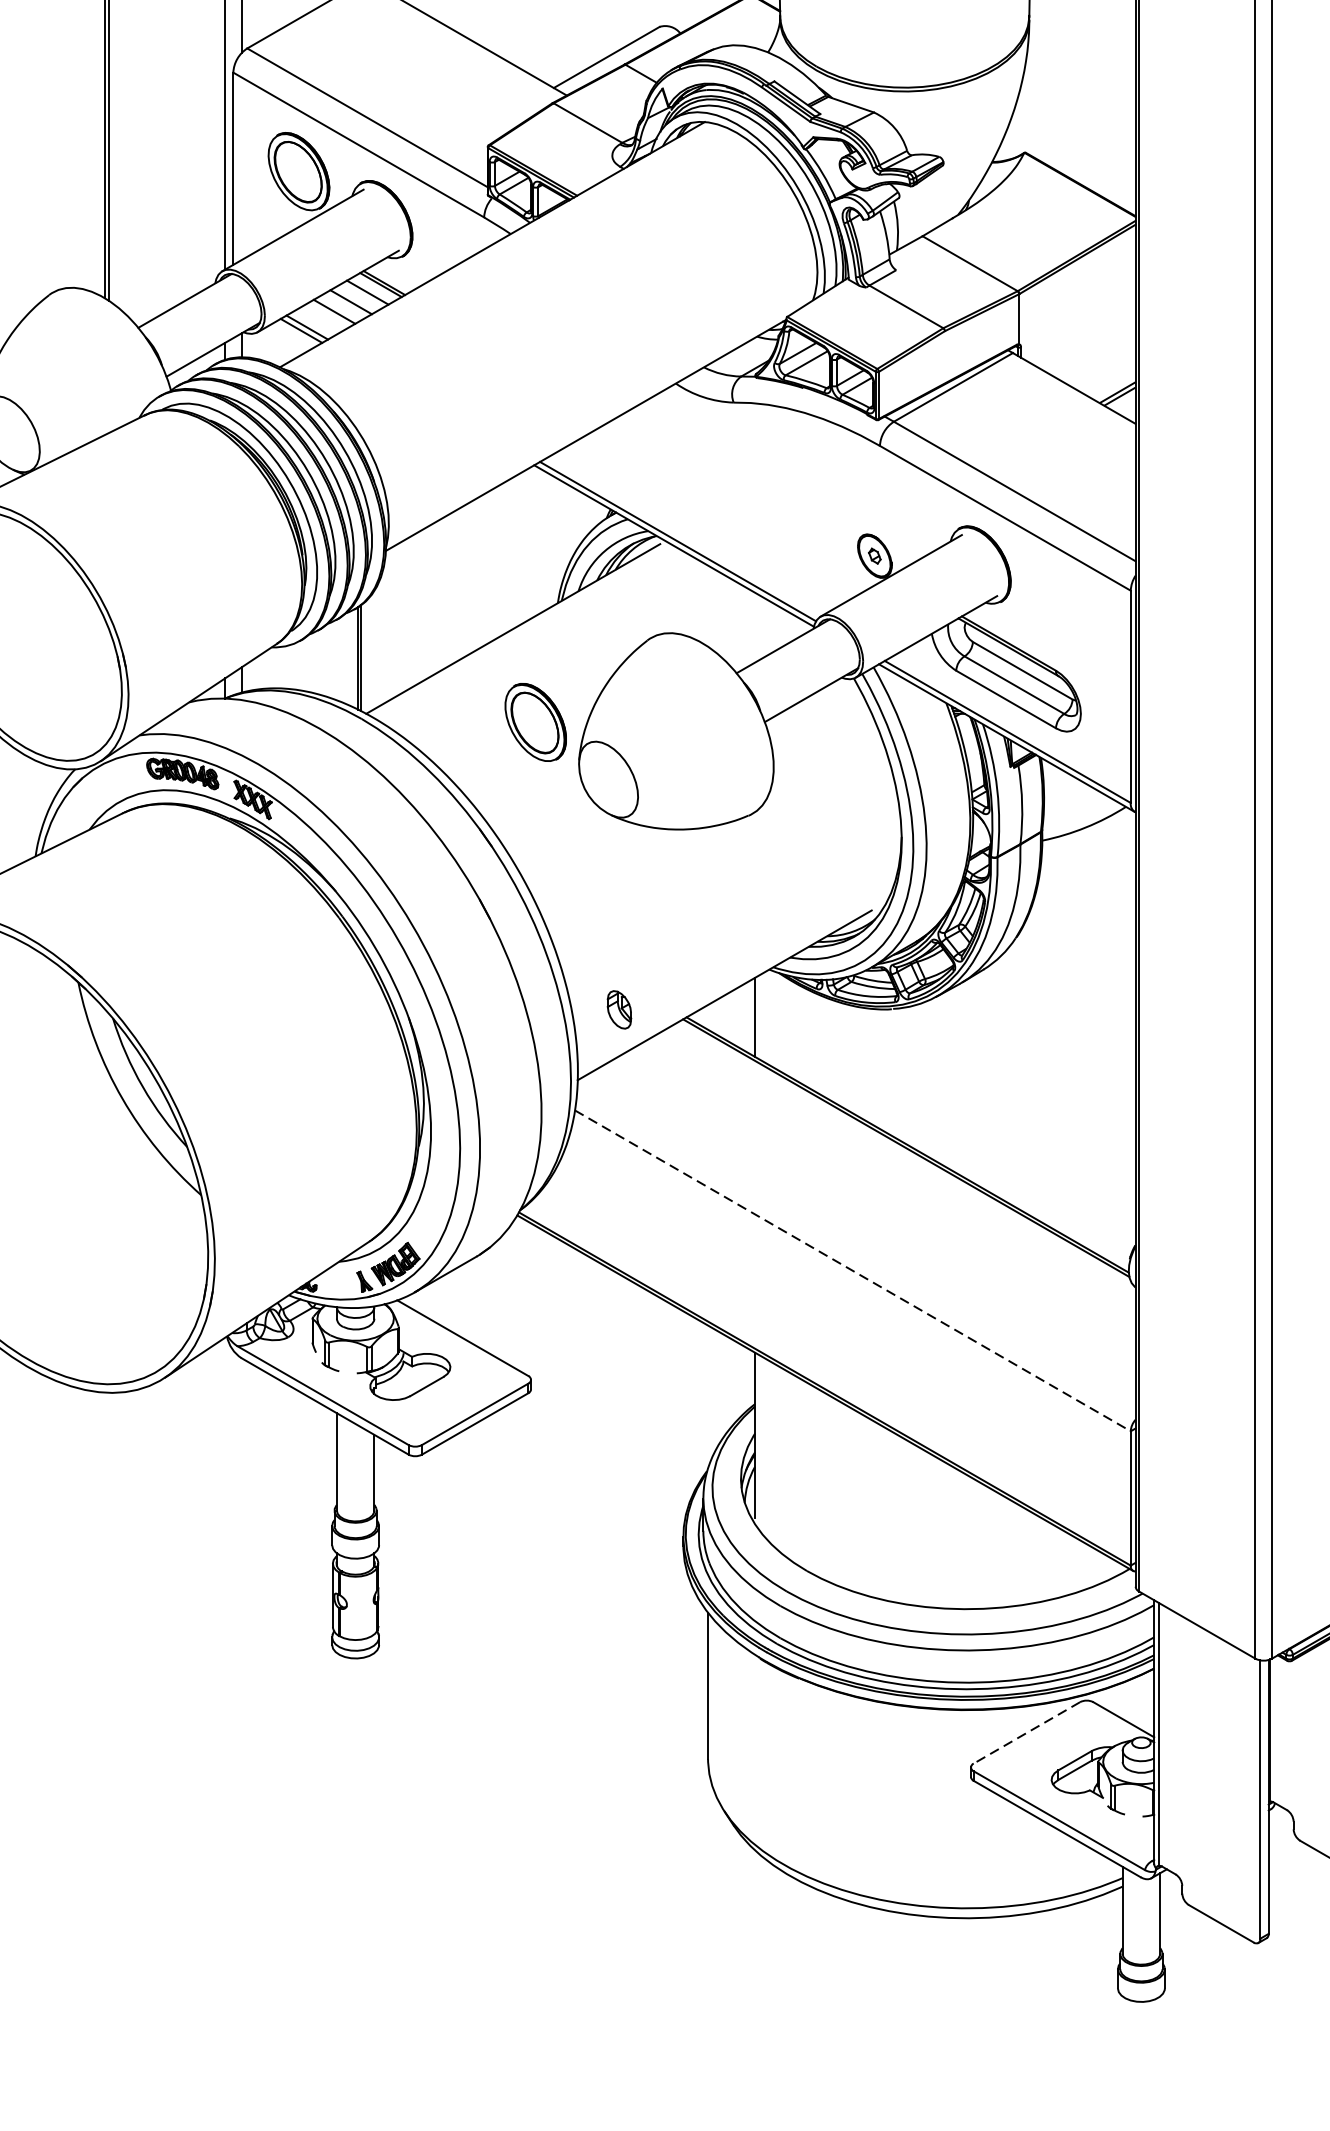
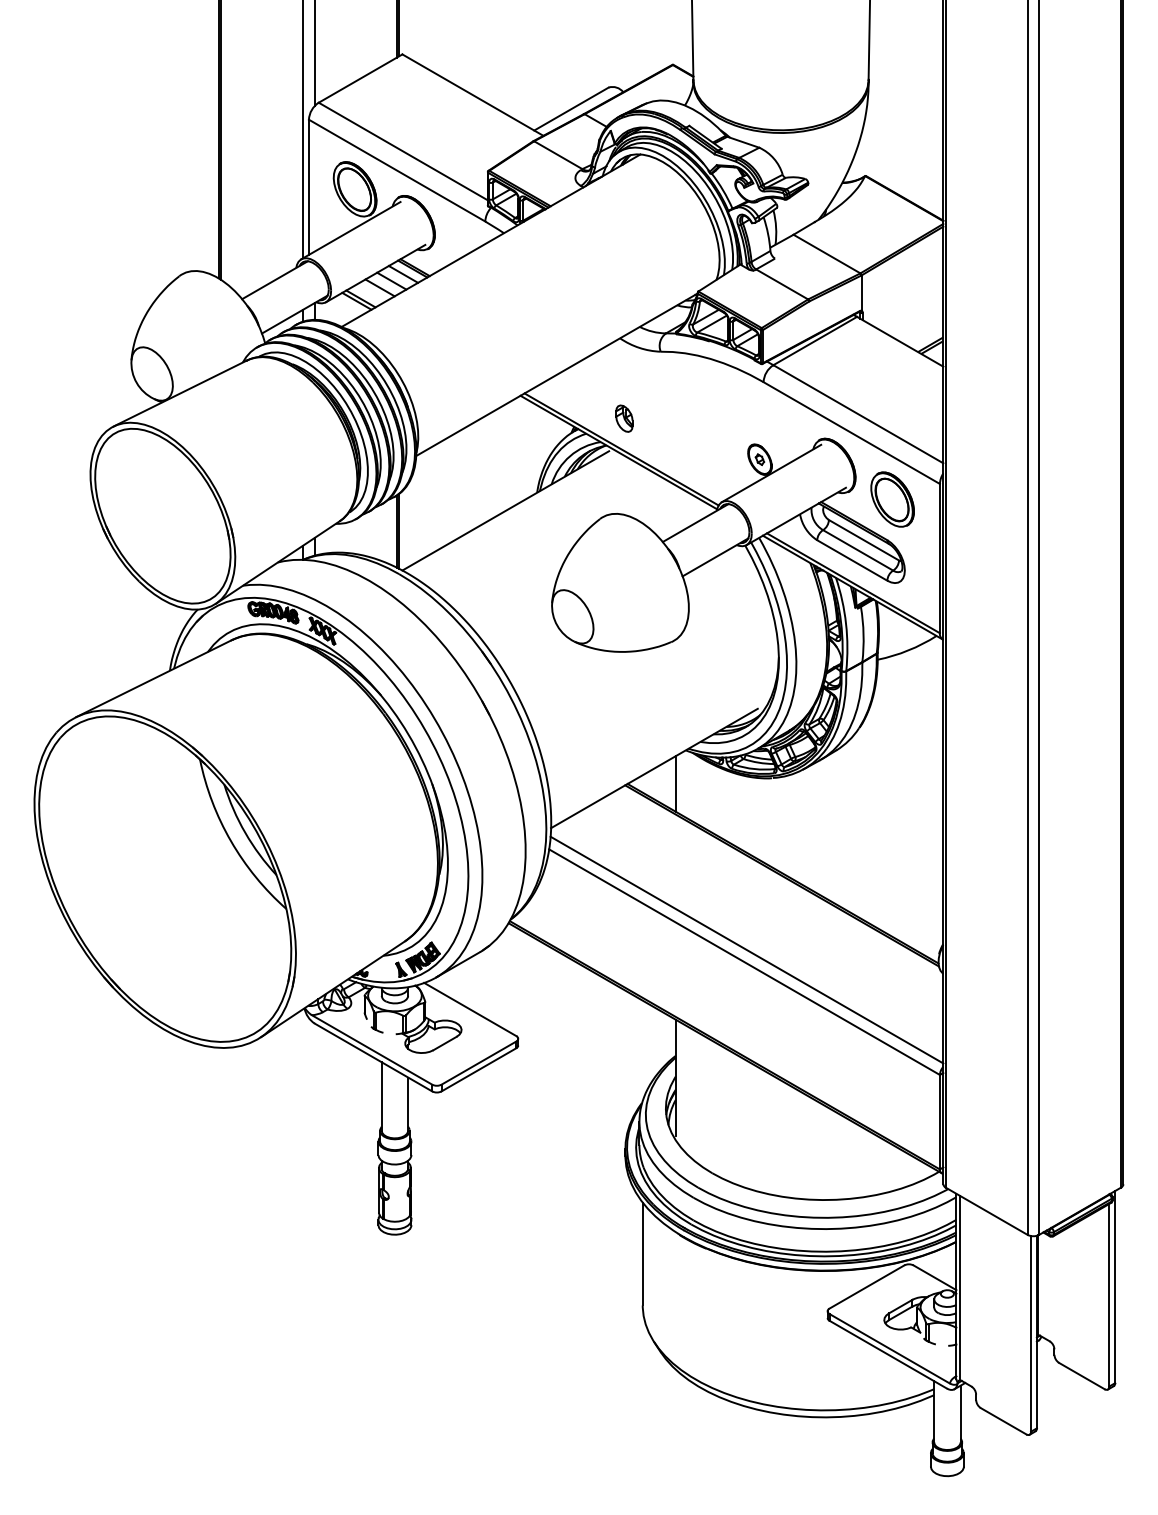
part: (535, 722) -> (892, 499), moved
part: (619, 1009) -> (624, 418), moved
line: (855, 1252) -> (746, 949), added
line: (852, 1271) -> (744, 962), dashed -> solid
line: (1026, 1733) -> (866, 1287), dashed -> solid

